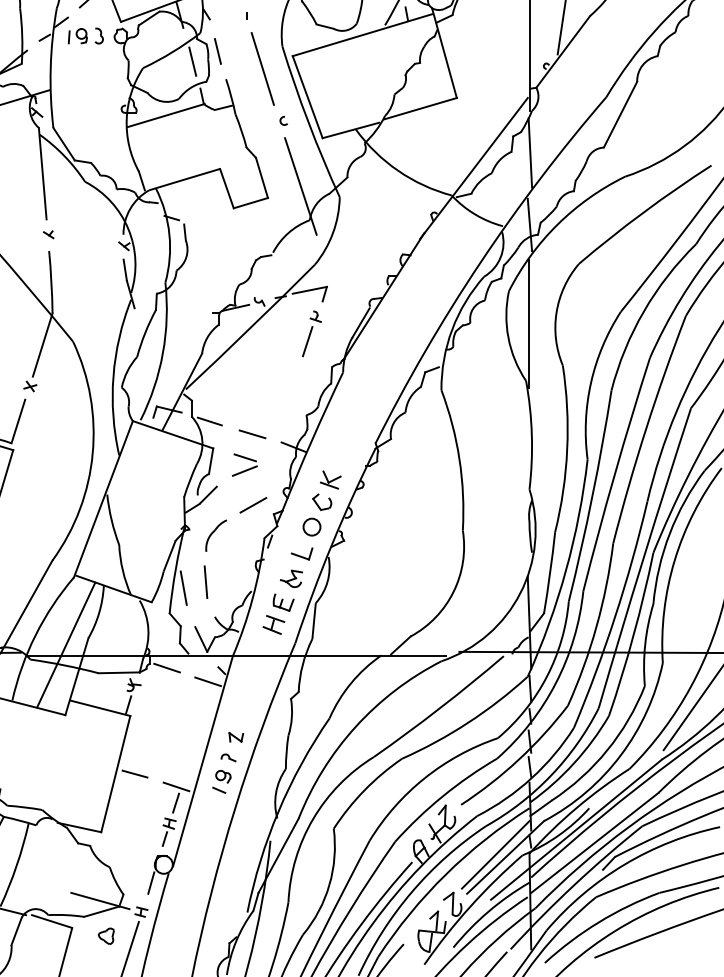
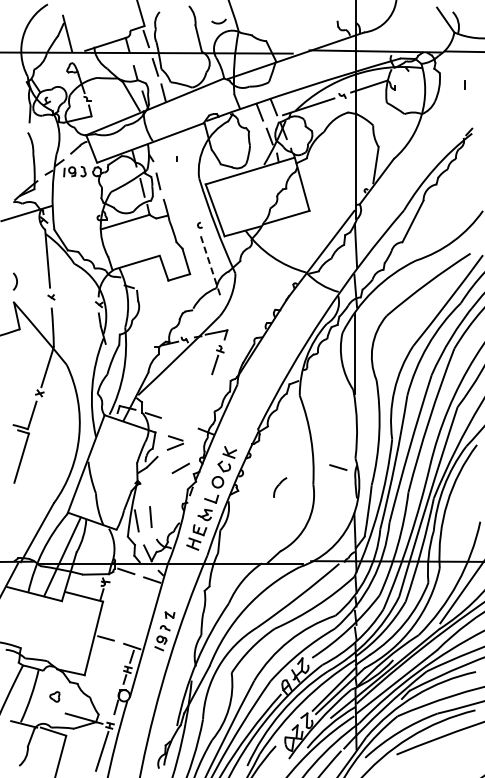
line: (262, 68) -> (186, 192), removed
line: (301, 187) -> (211, 267), solid -> dashed
line: (252, 434) -> (338, 467), moved
part: (216, 535) -> (280, 487), moved
part: (105, 935) -> (54, 696), moved

